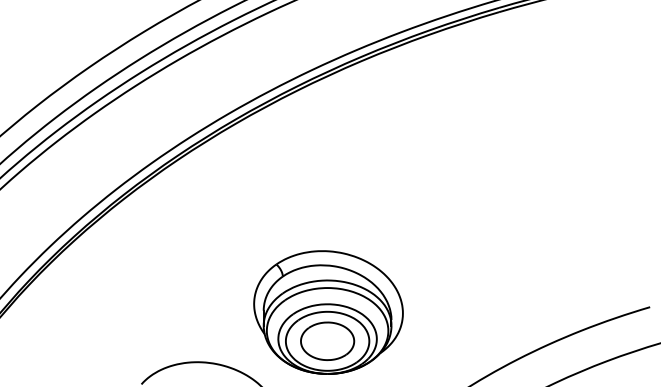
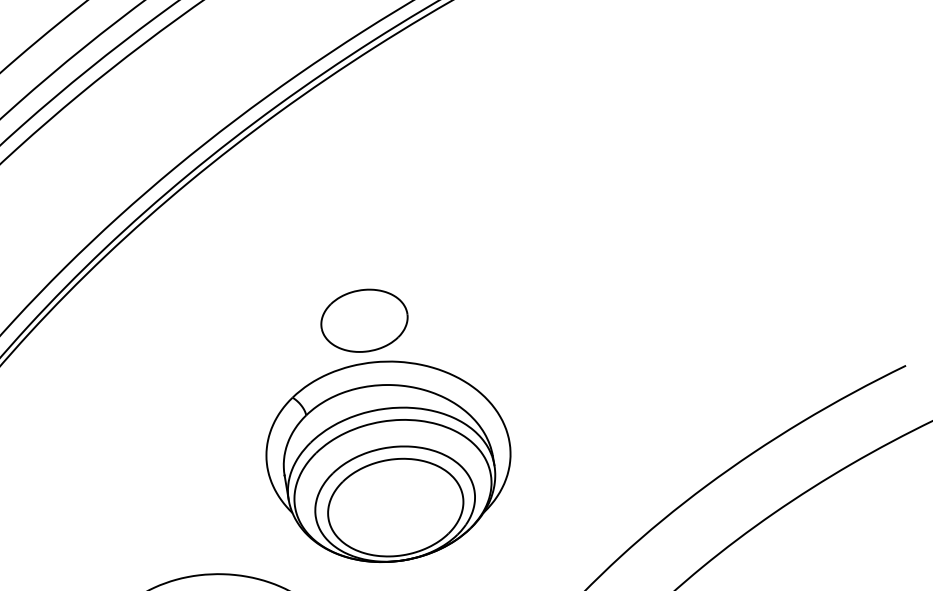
part: (327, 340) -> (364, 319), moved

